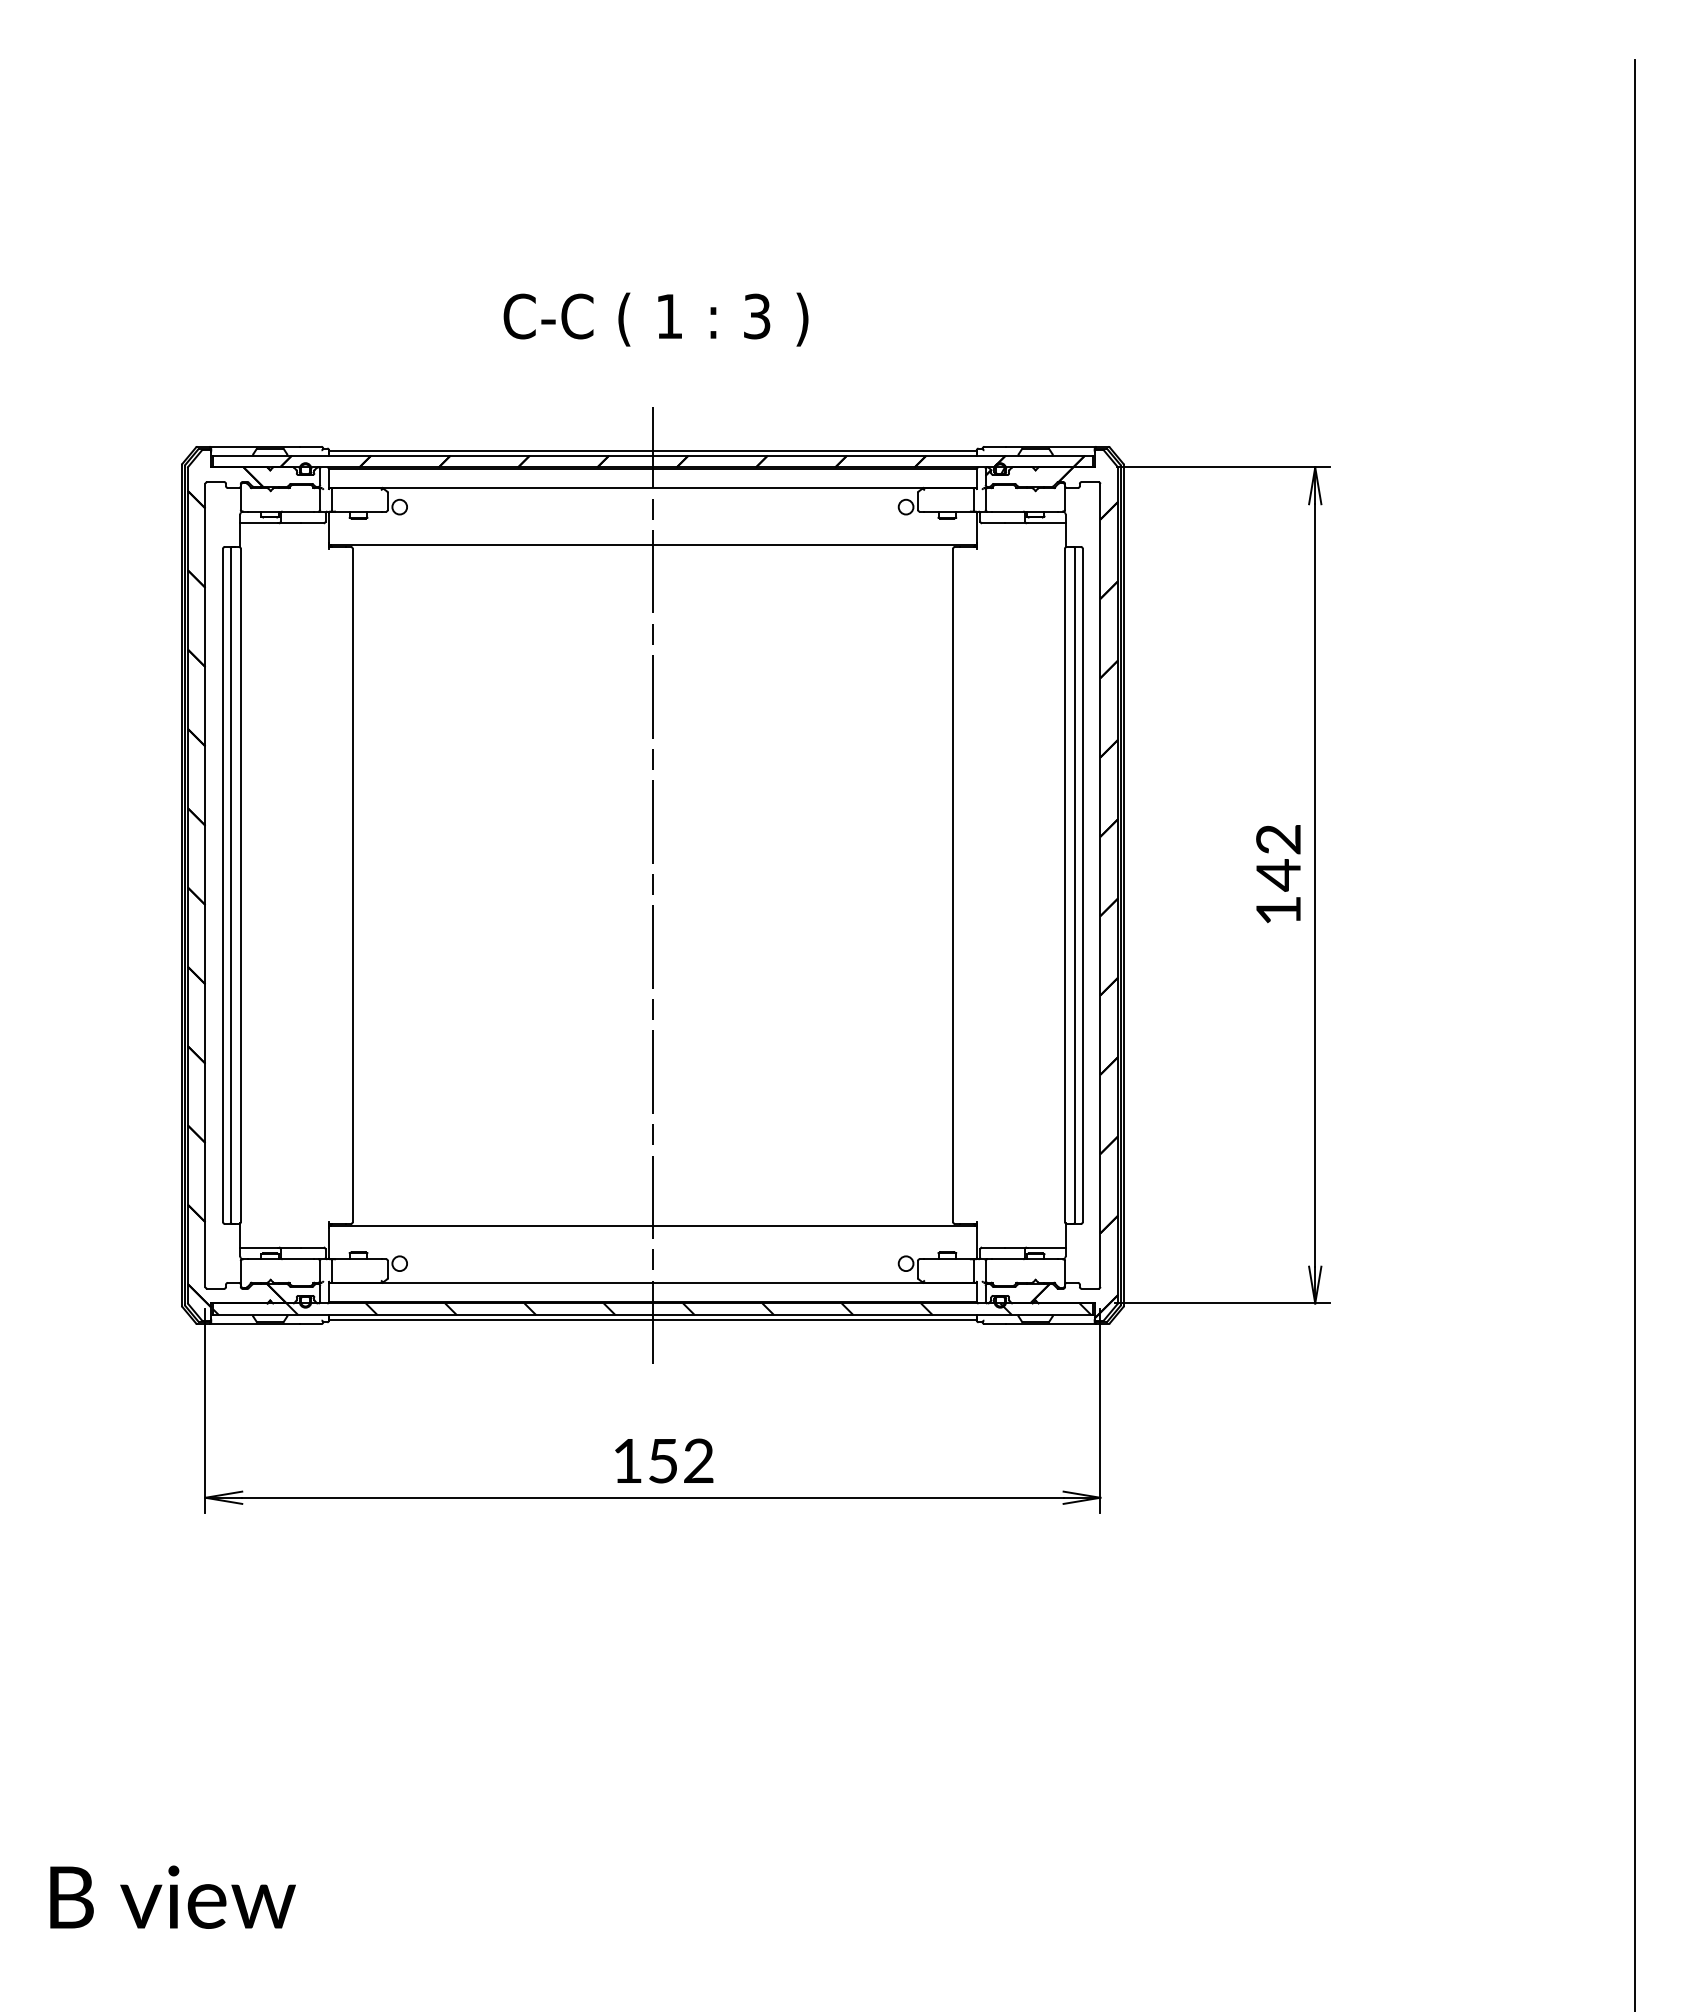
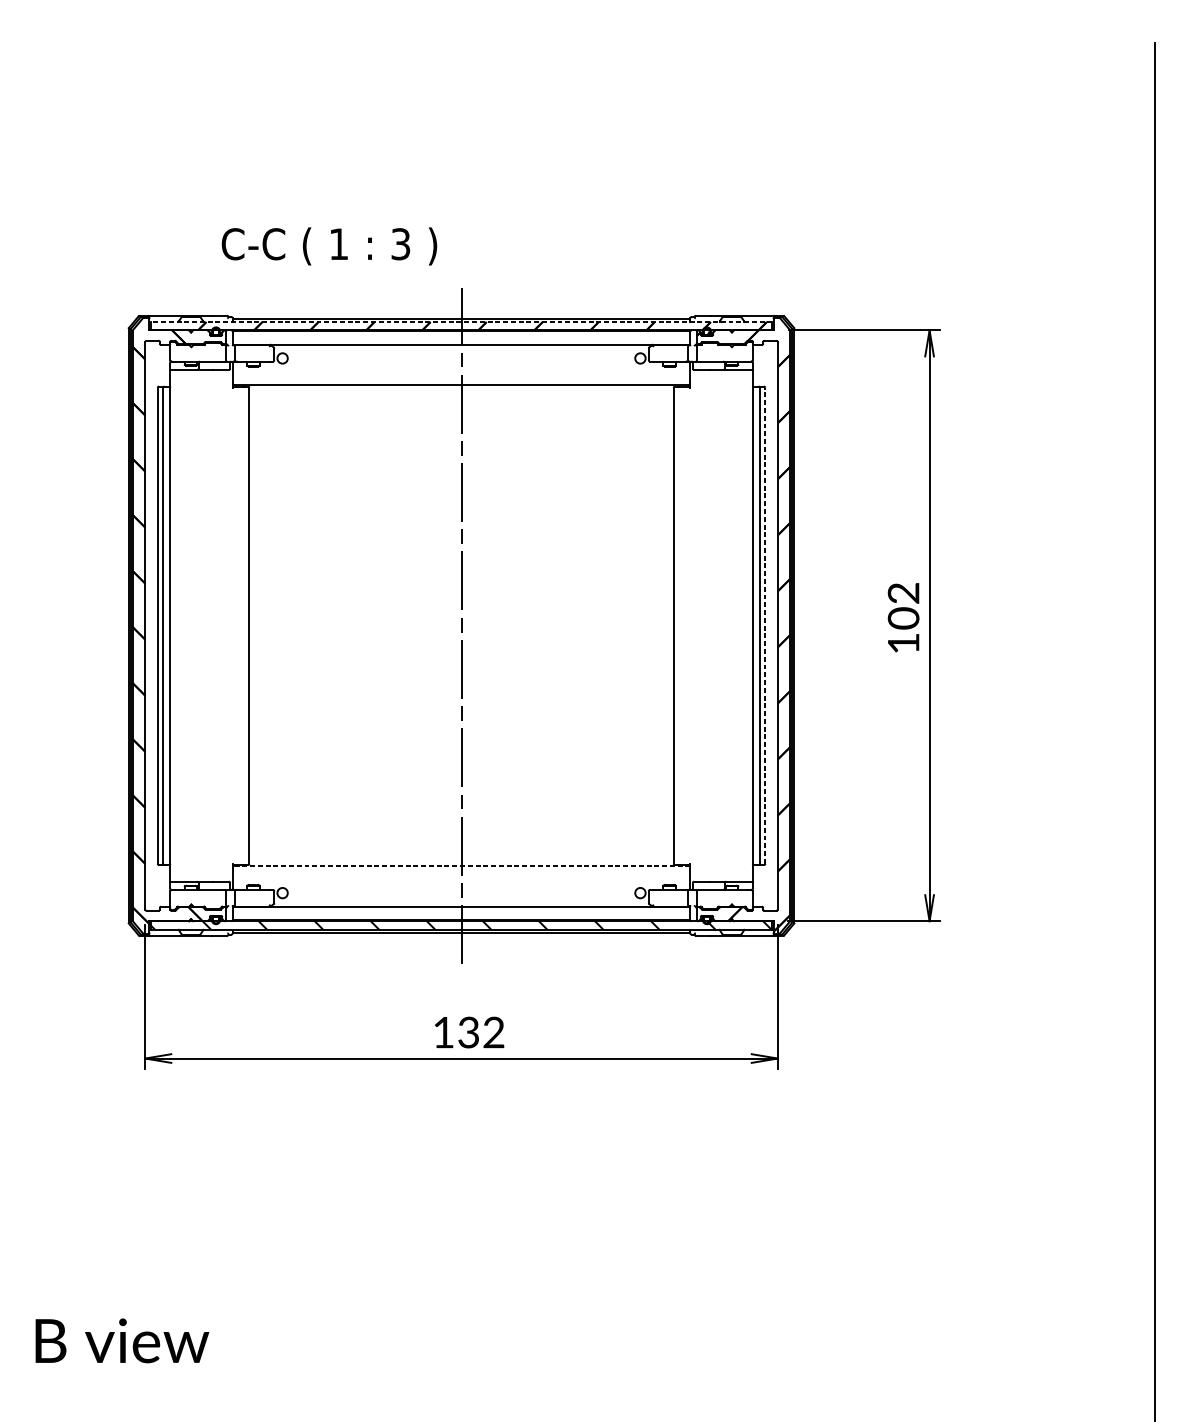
text: (655, 319) -> (329, 246), moved
line: (652, 455) -> (461, 321), solid -> dashed
text: (1278, 875) -> (903, 618), 142 -> 102
line: (1082, 885) -> (765, 625), solid -> dashed
line: (652, 1225) -> (461, 866), solid -> dashed
text: (662, 1460) -> (468, 1032), 152 -> 132

